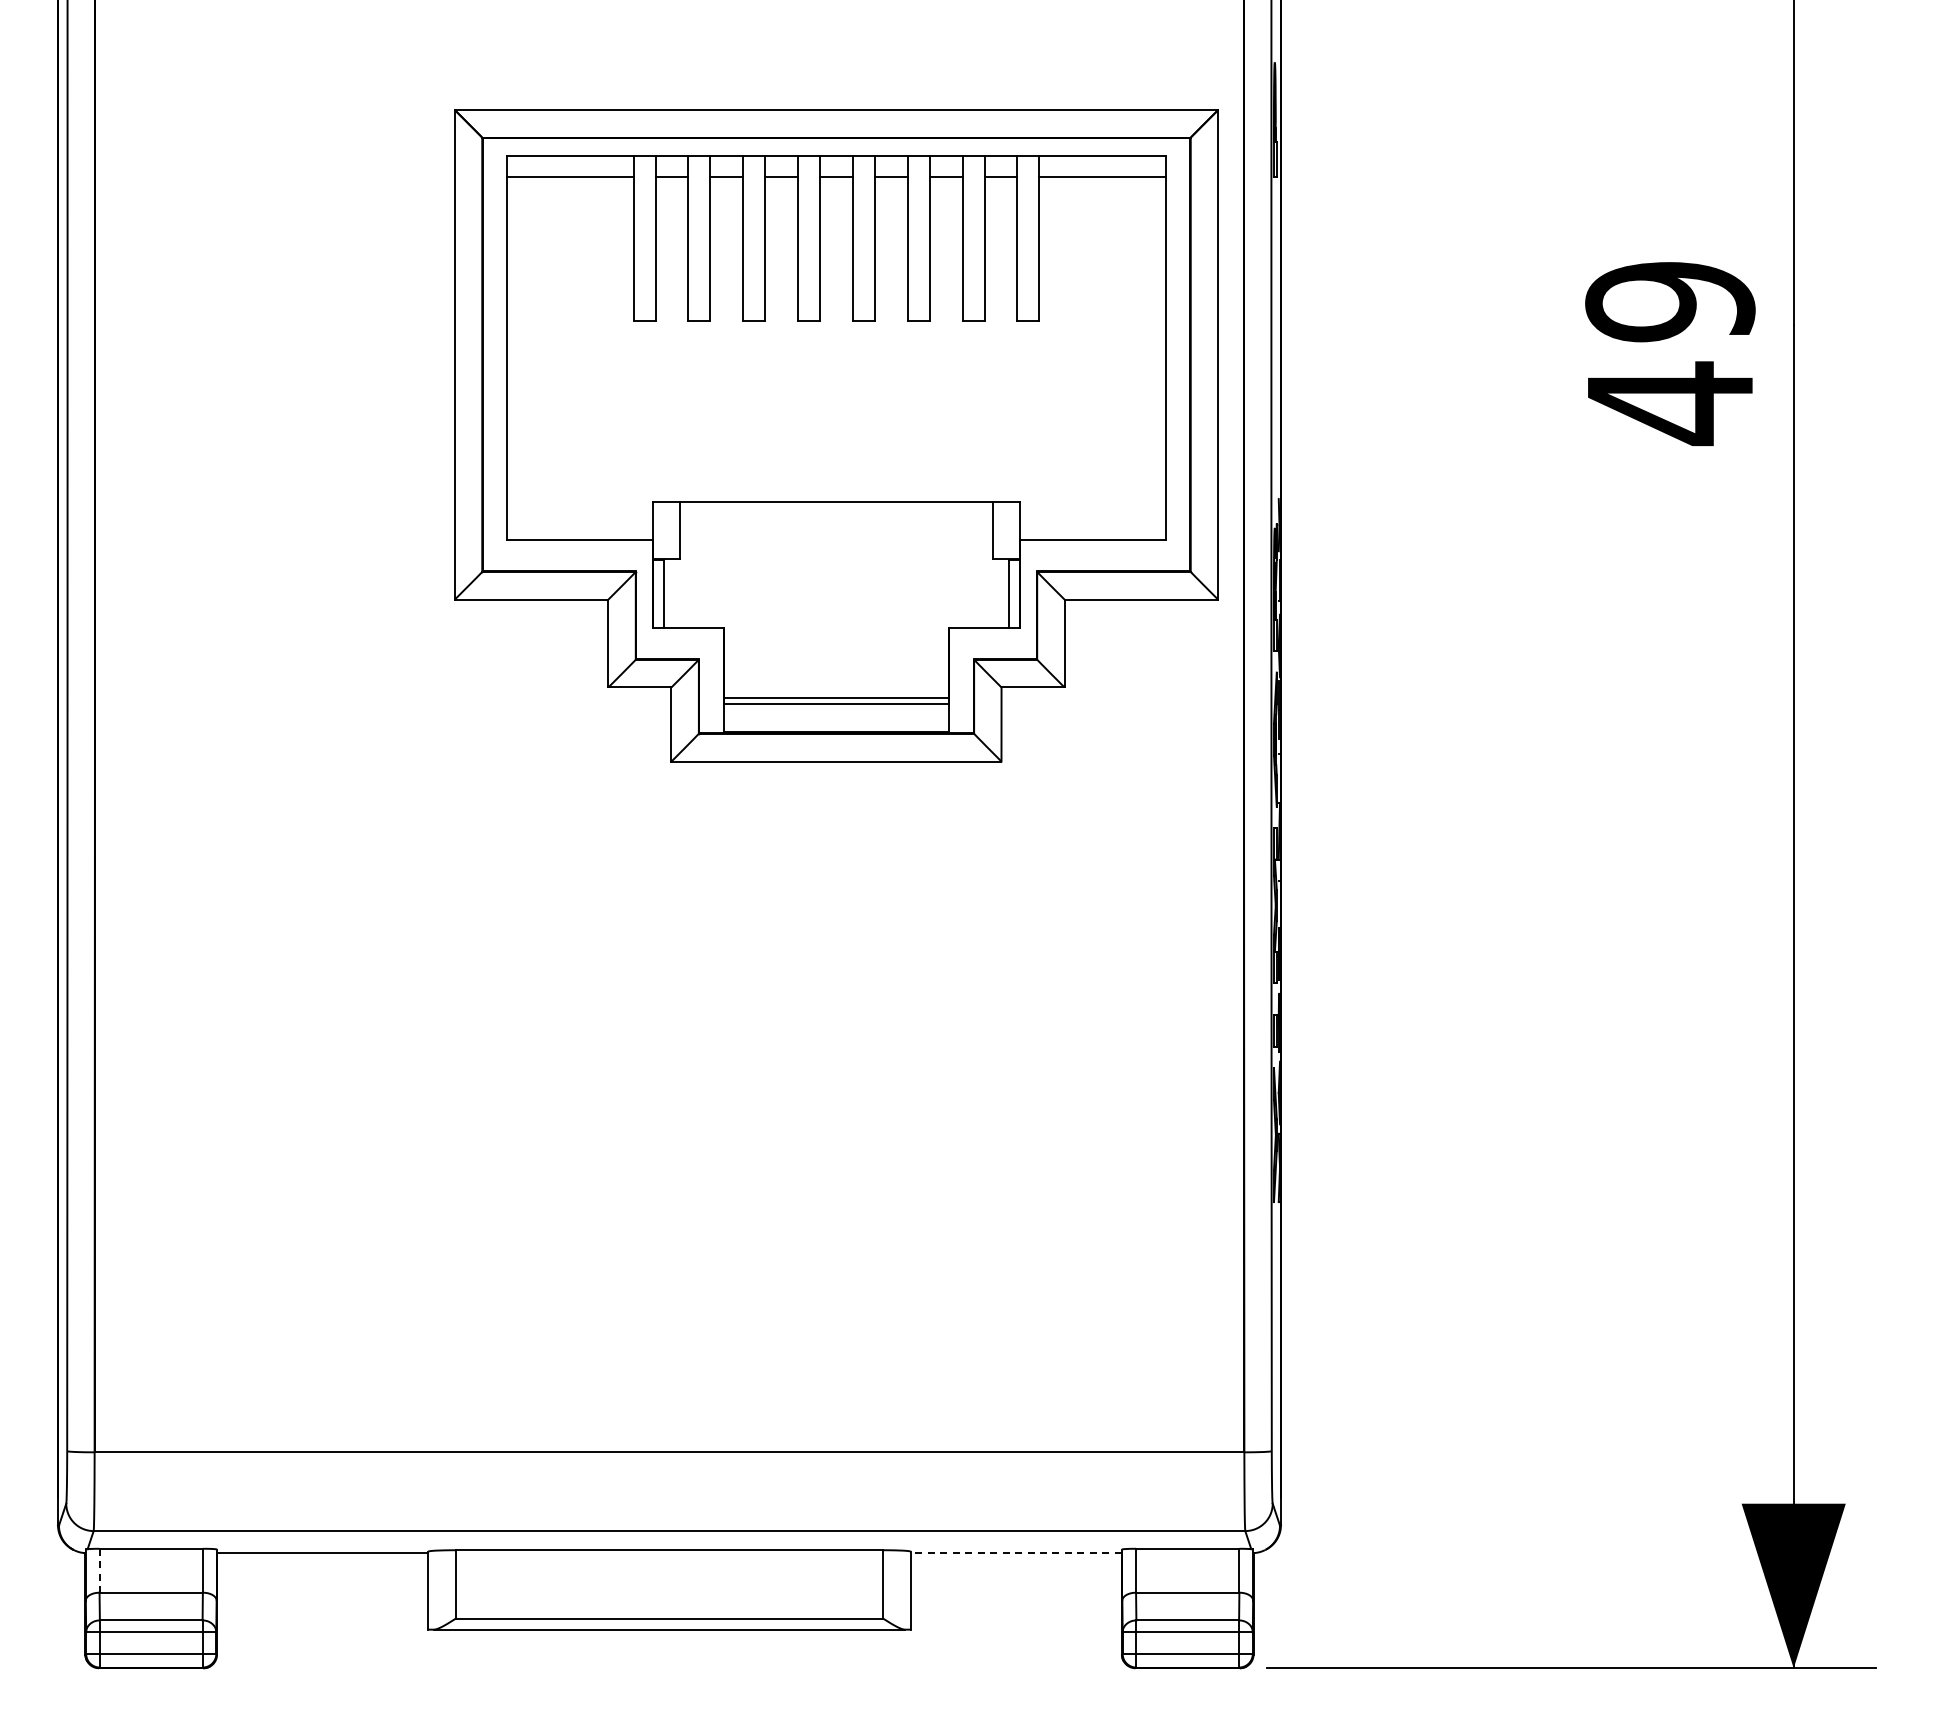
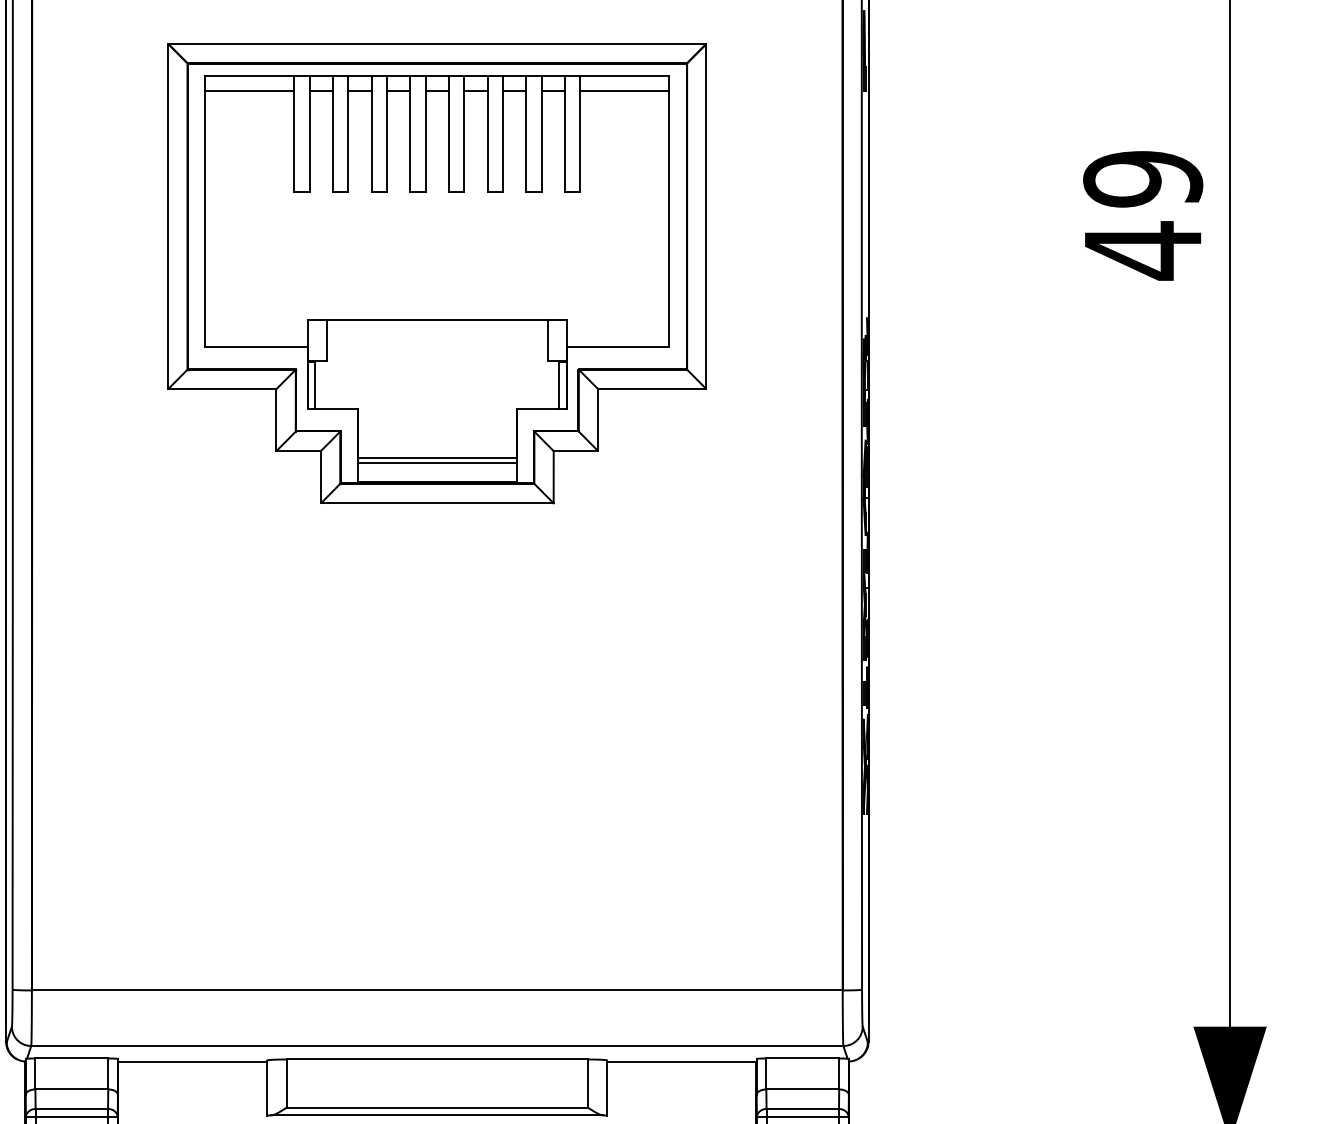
part: (836, 435) -> (437, 273), moved
line: (1016, 1553) -> (682, 1061), dashed -> solid
line: (99, 1570) -> (35, 1073), dashed -> solid

